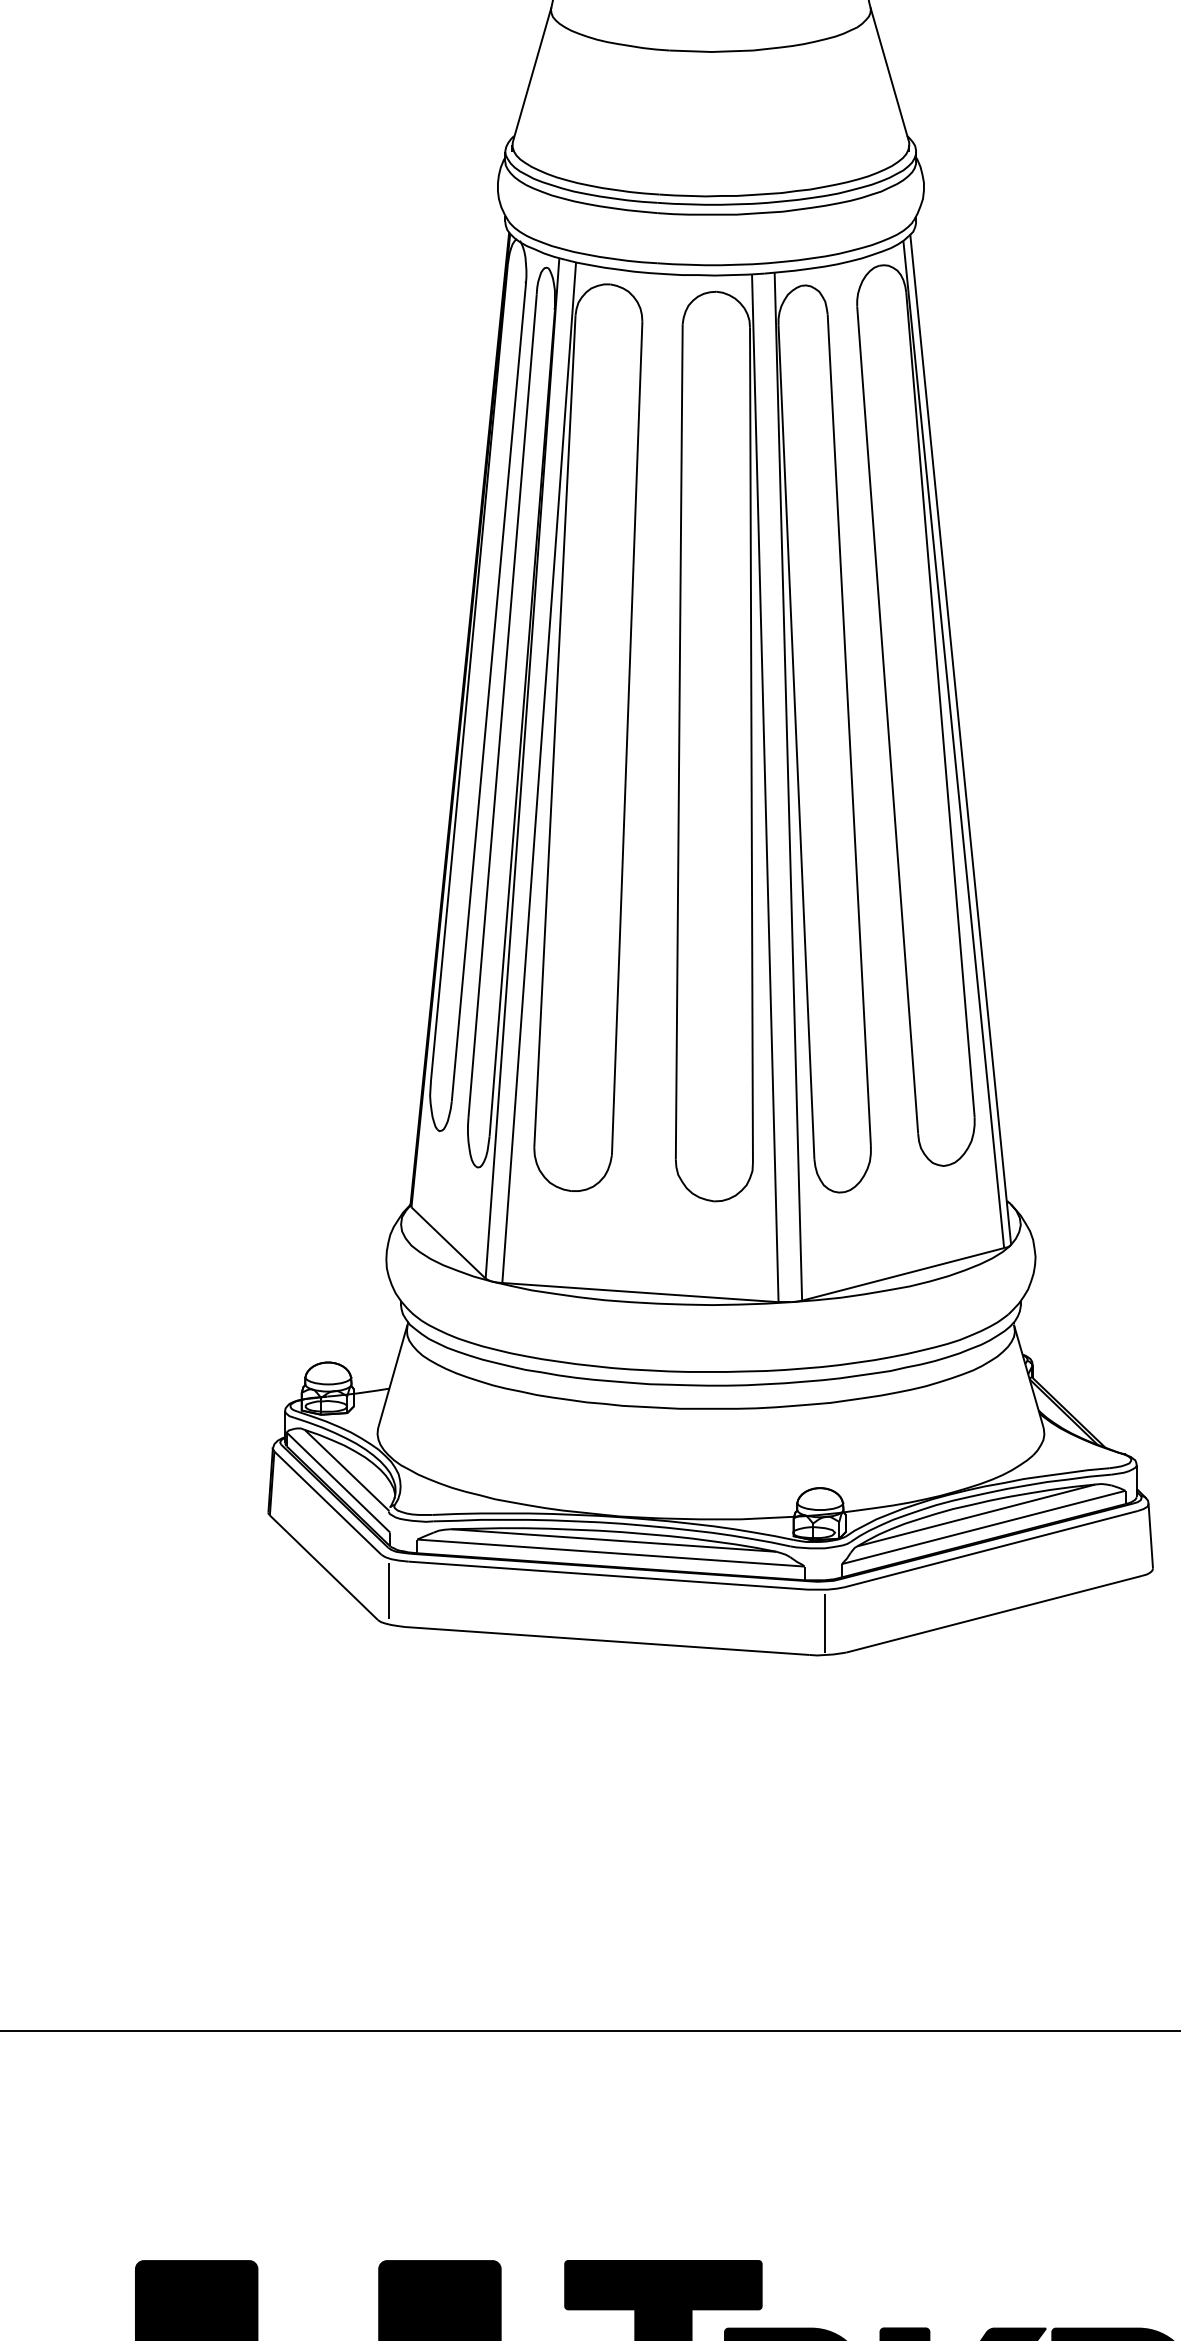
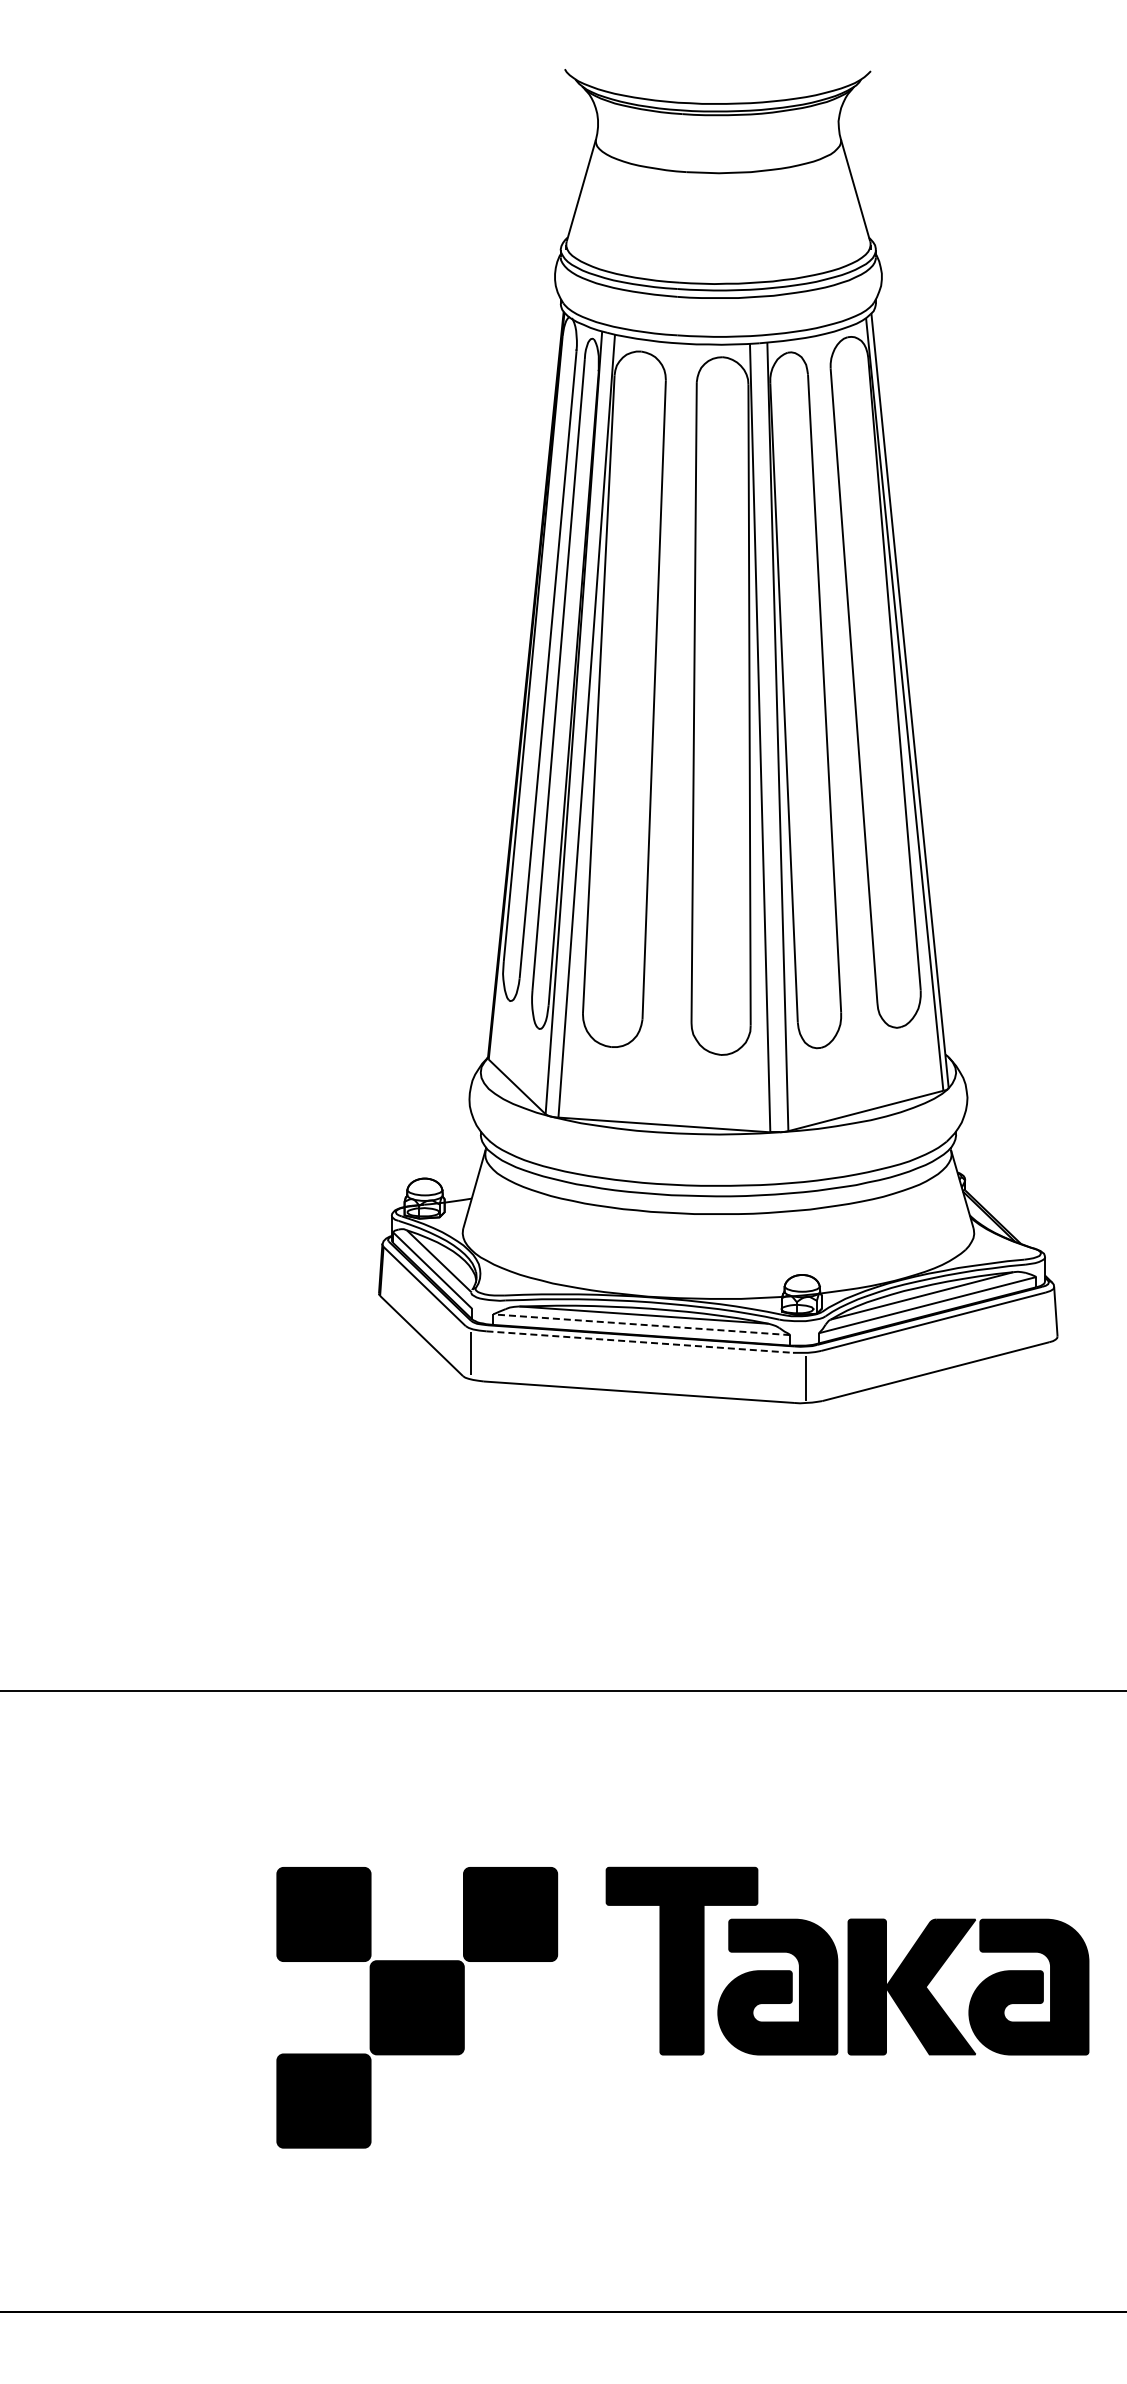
line: (610, 1552) -> (641, 1324), solid -> dashed
line: (608, 1576) -> (639, 1342), solid -> dashed

